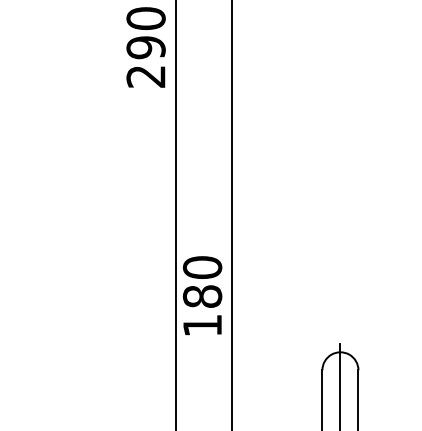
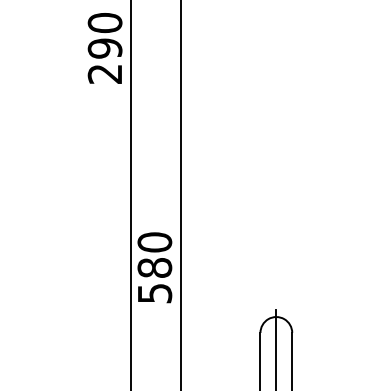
text: (203, 325) -> (155, 293), 180 -> 580

